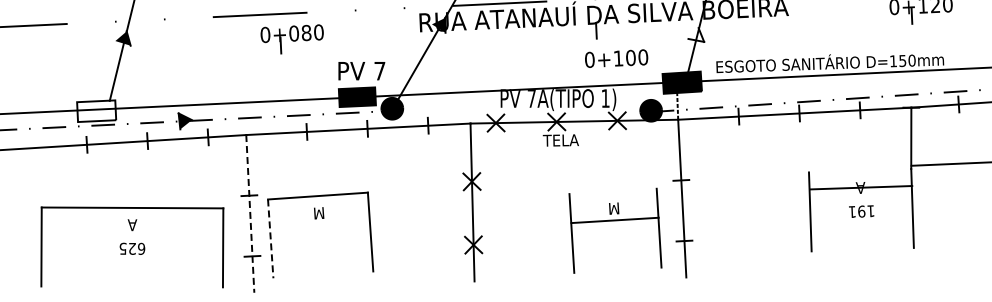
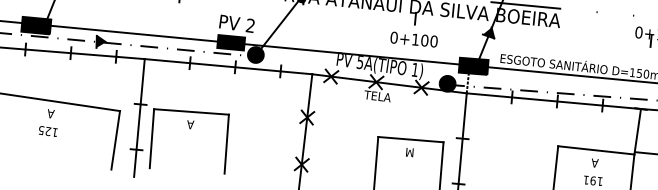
fill: (696, 34) -> (489, 32), added
text: (616, 58) -> (414, 39), moved
text: (379, 70) -> (250, 25), 7 -> 2
text: (531, 99) -> (360, 62), 7A(TIPO -> 5A(TIPO
fill: (96, 111) -> (36, 25), added
line: (860, 187) -> (595, 150), moved
line: (250, 213) -> (139, 117), dashed -> solid
text: (319, 213) -> (190, 125), M -> A
line: (614, 220) -> (410, 139), moved
line: (270, 239) -> (151, 139), dashed -> solid
text: (141, 248) -> (55, 132), 625 -> 125

